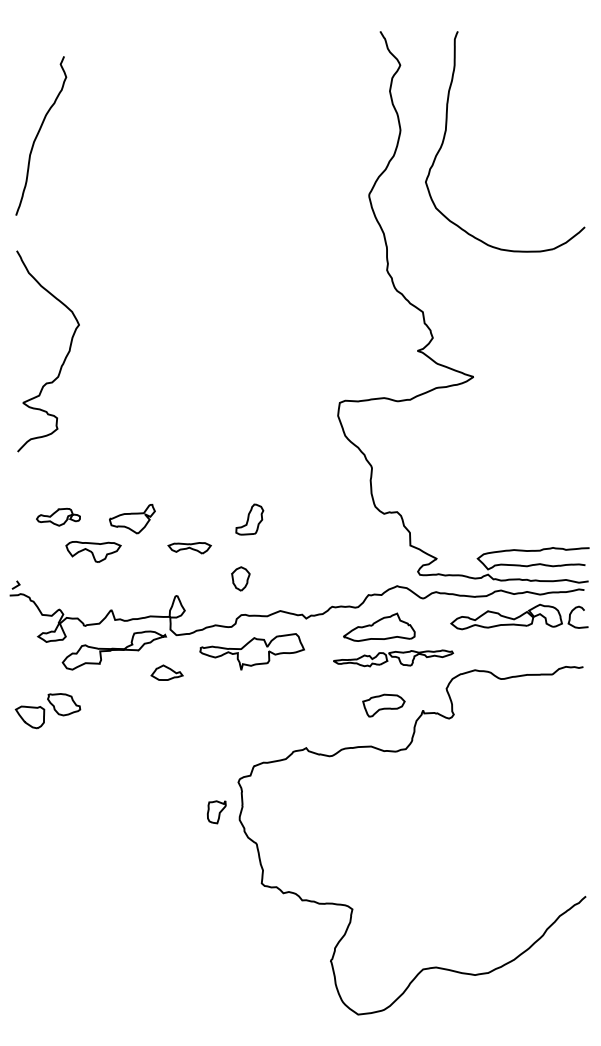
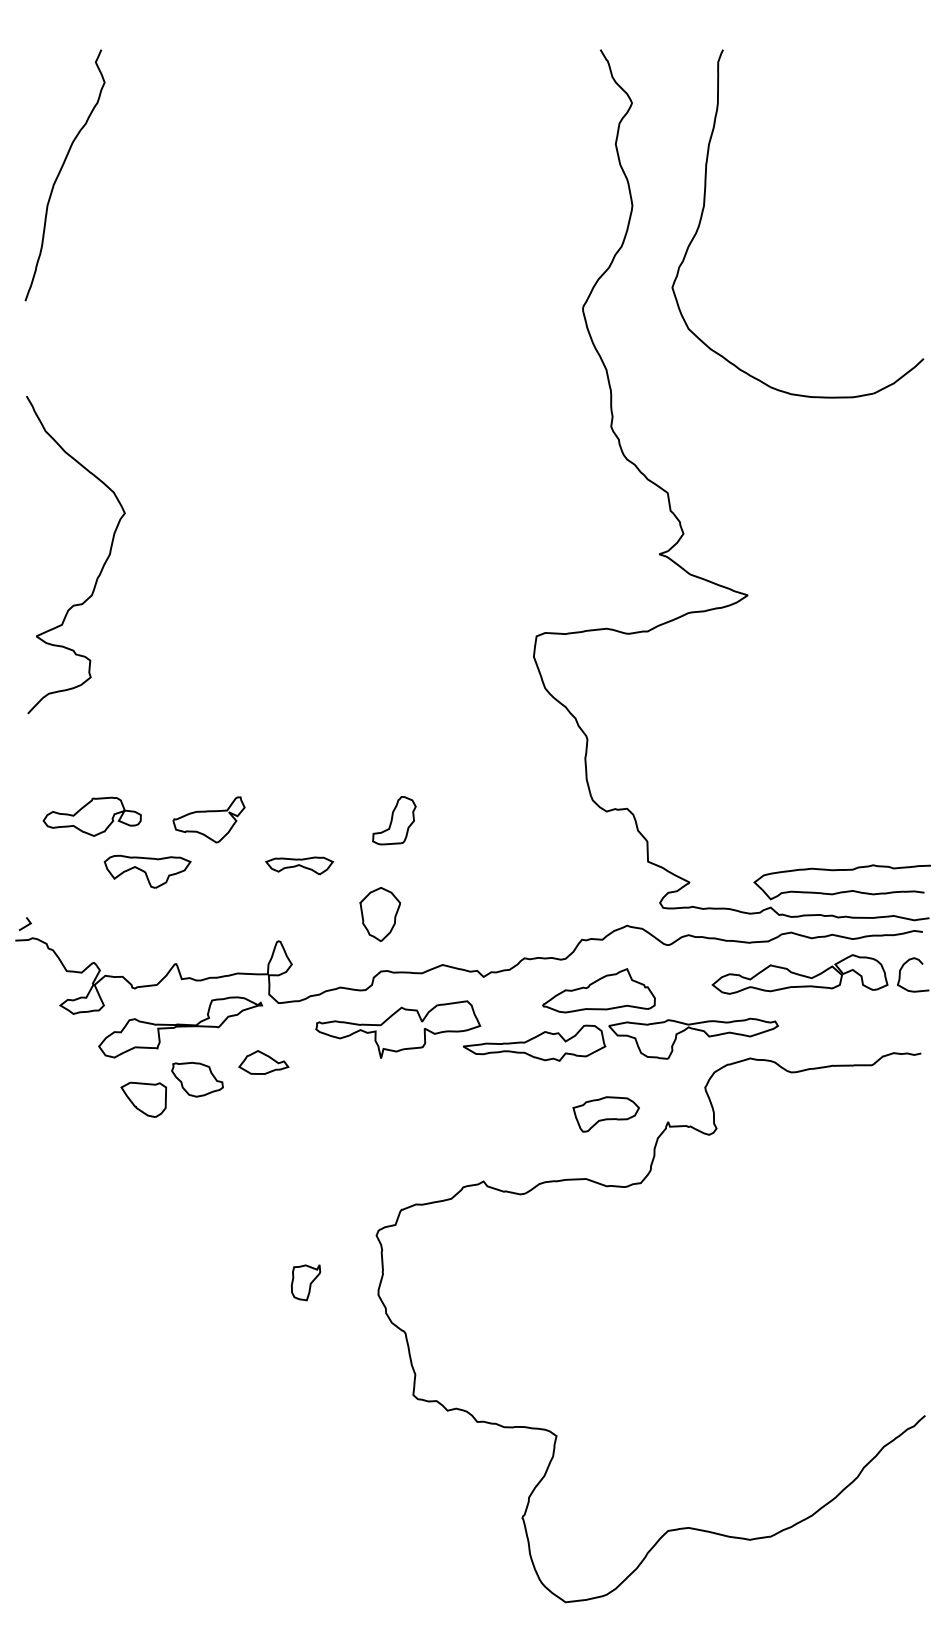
curve: (39, 133) -> (62, 171), moved
part: (58, 517) -> (92, 817), size x1.43
part: (240, 578) -> (379, 913), size x1.43
part: (393, 658) -> (621, 1039), size x1.67
part: (47, 711) -> (171, 1090), moved
part: (216, 812) -> (305, 1283), moved

